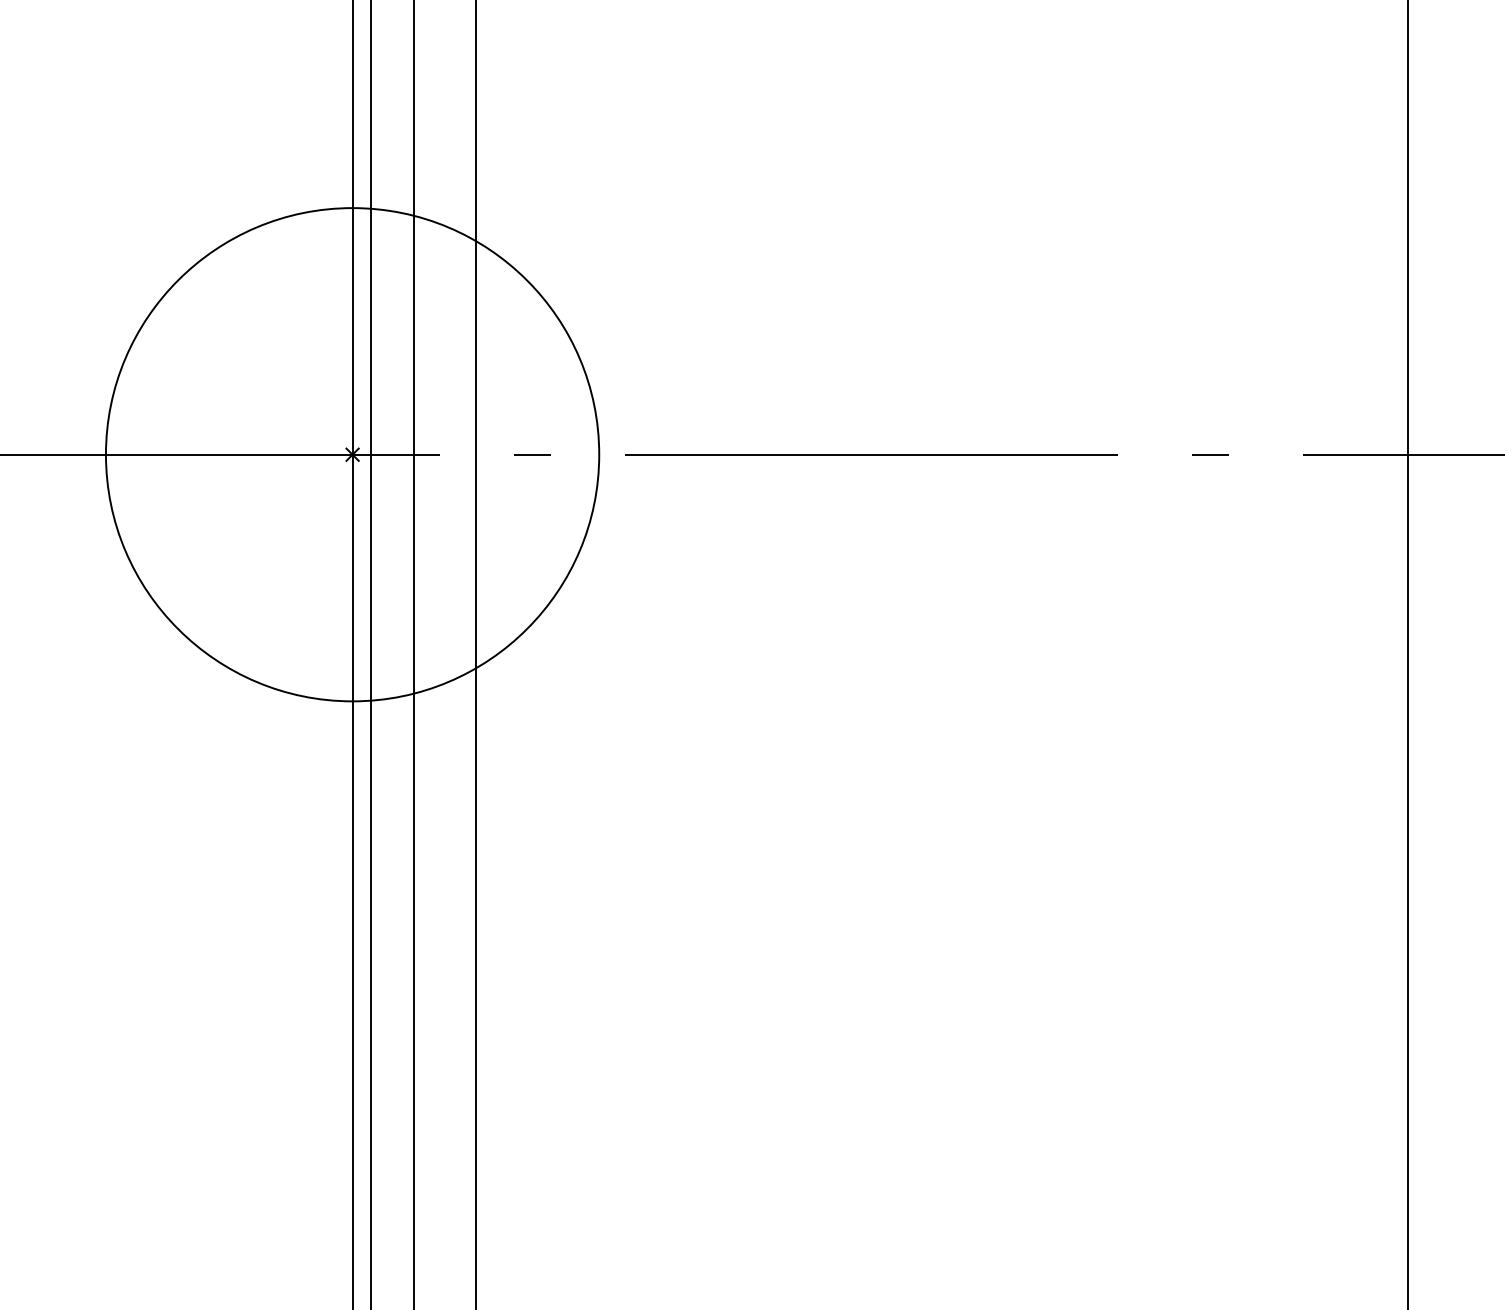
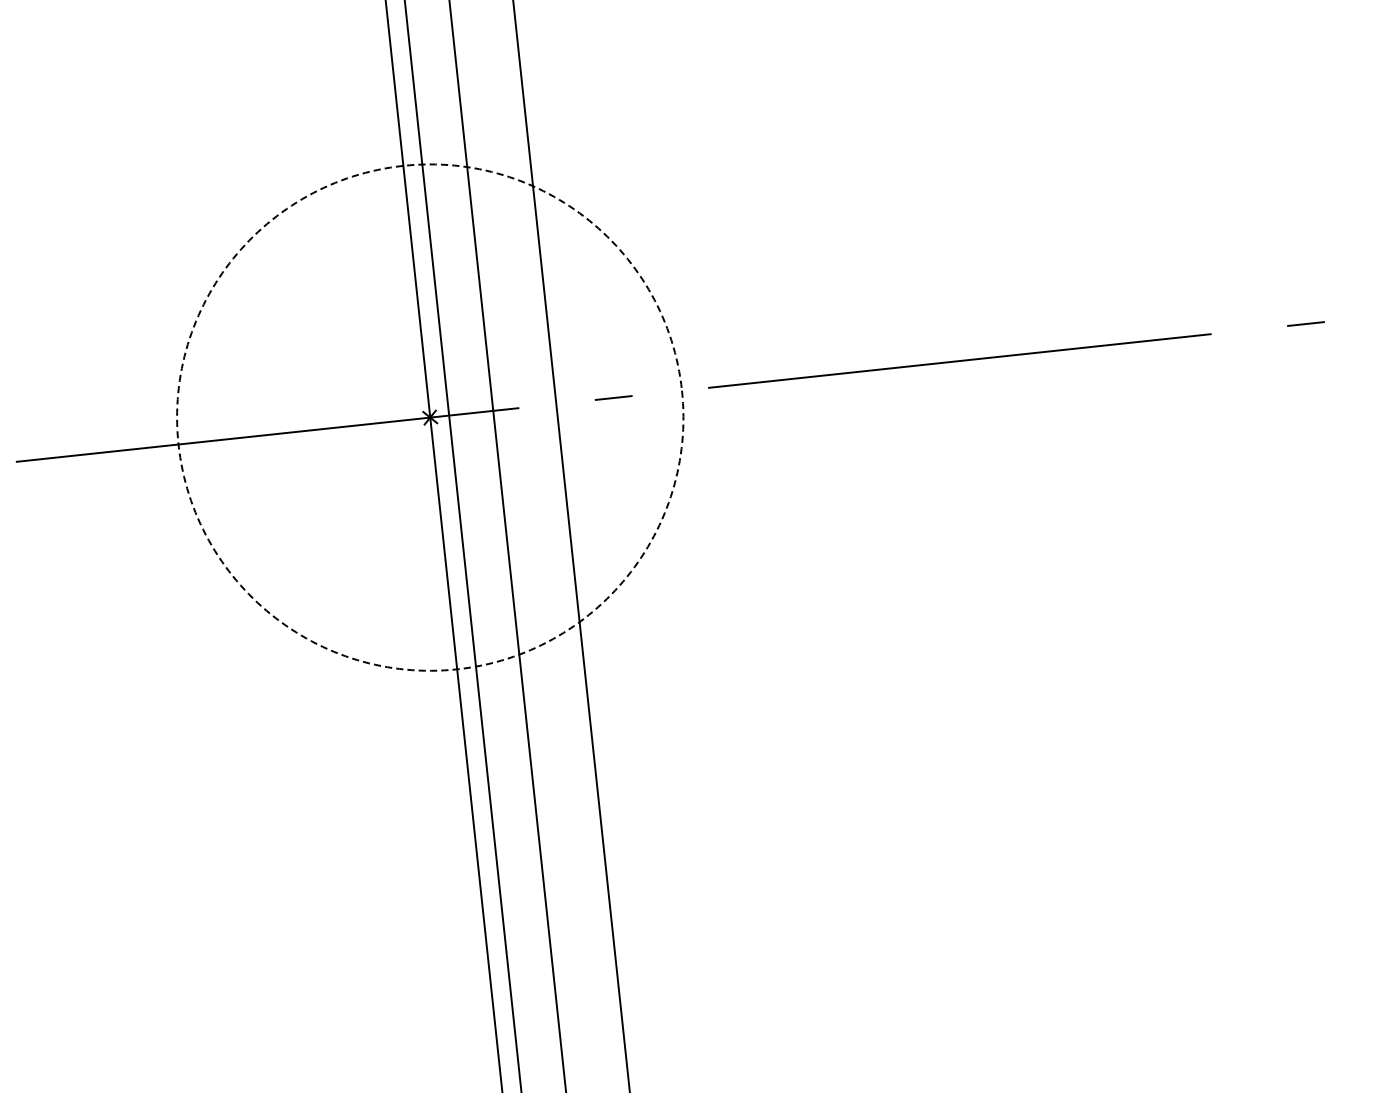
circle: (352, 454) -> (430, 417), solid -> dashed

